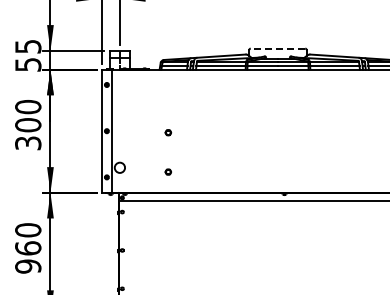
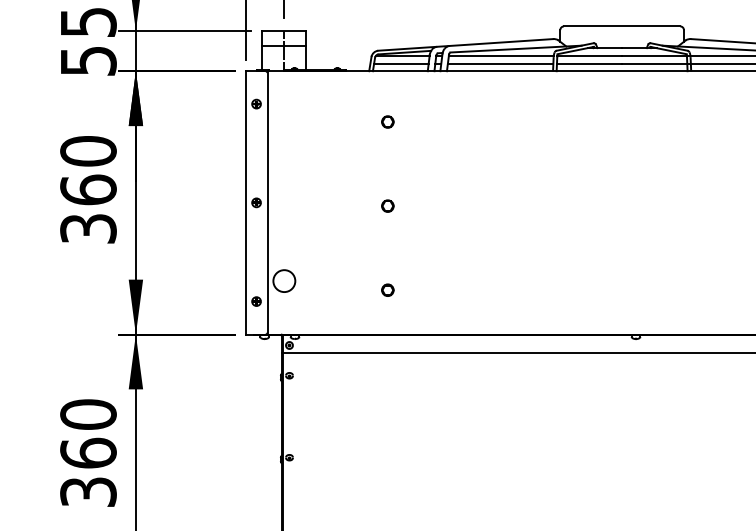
line: (277, 48) -> (621, 26), dashed -> solid
part: (168, 92) -> (388, 120), added
text: (28, 125) -> (88, 190), 300 -> 360
text: (28, 266) -> (88, 491), 960 -> 360

